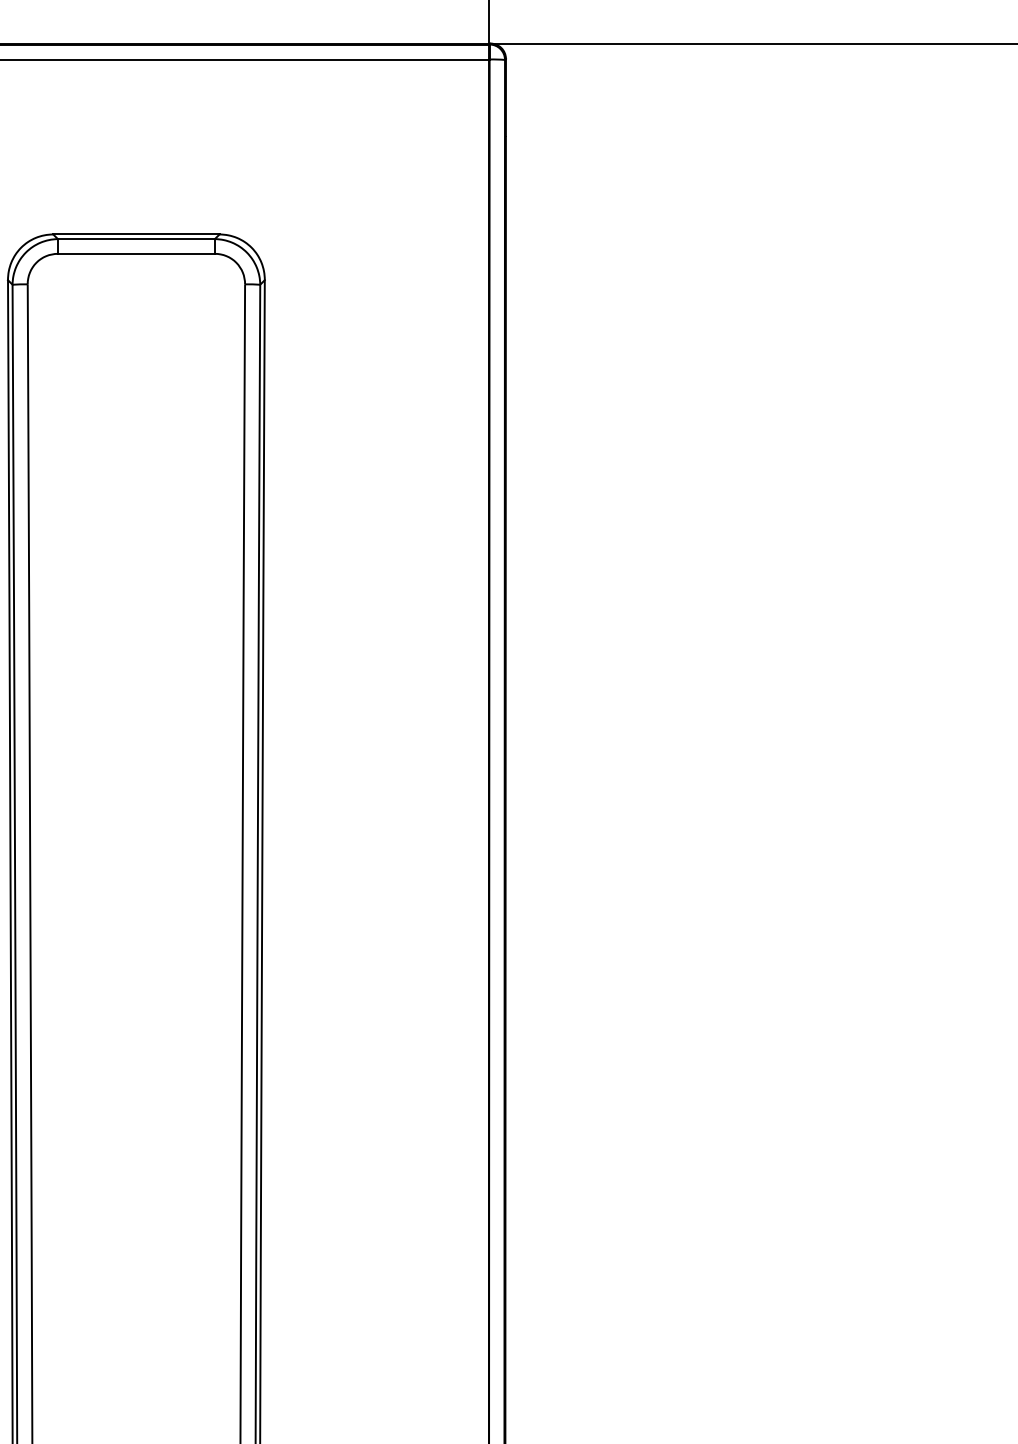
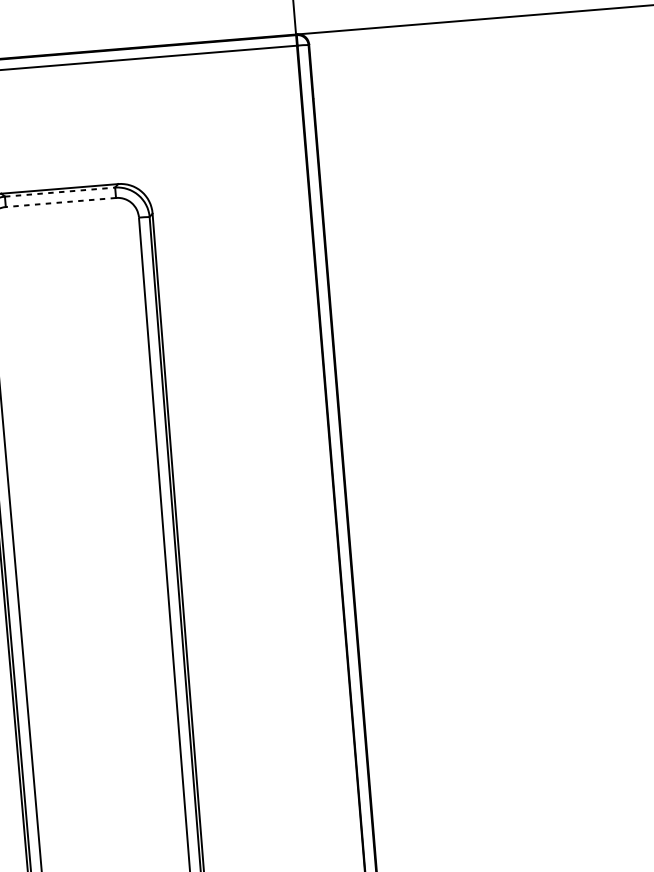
line: (136, 239) -> (60, 192), solid -> dashed
line: (135, 253) -> (60, 202), solid -> dashed

